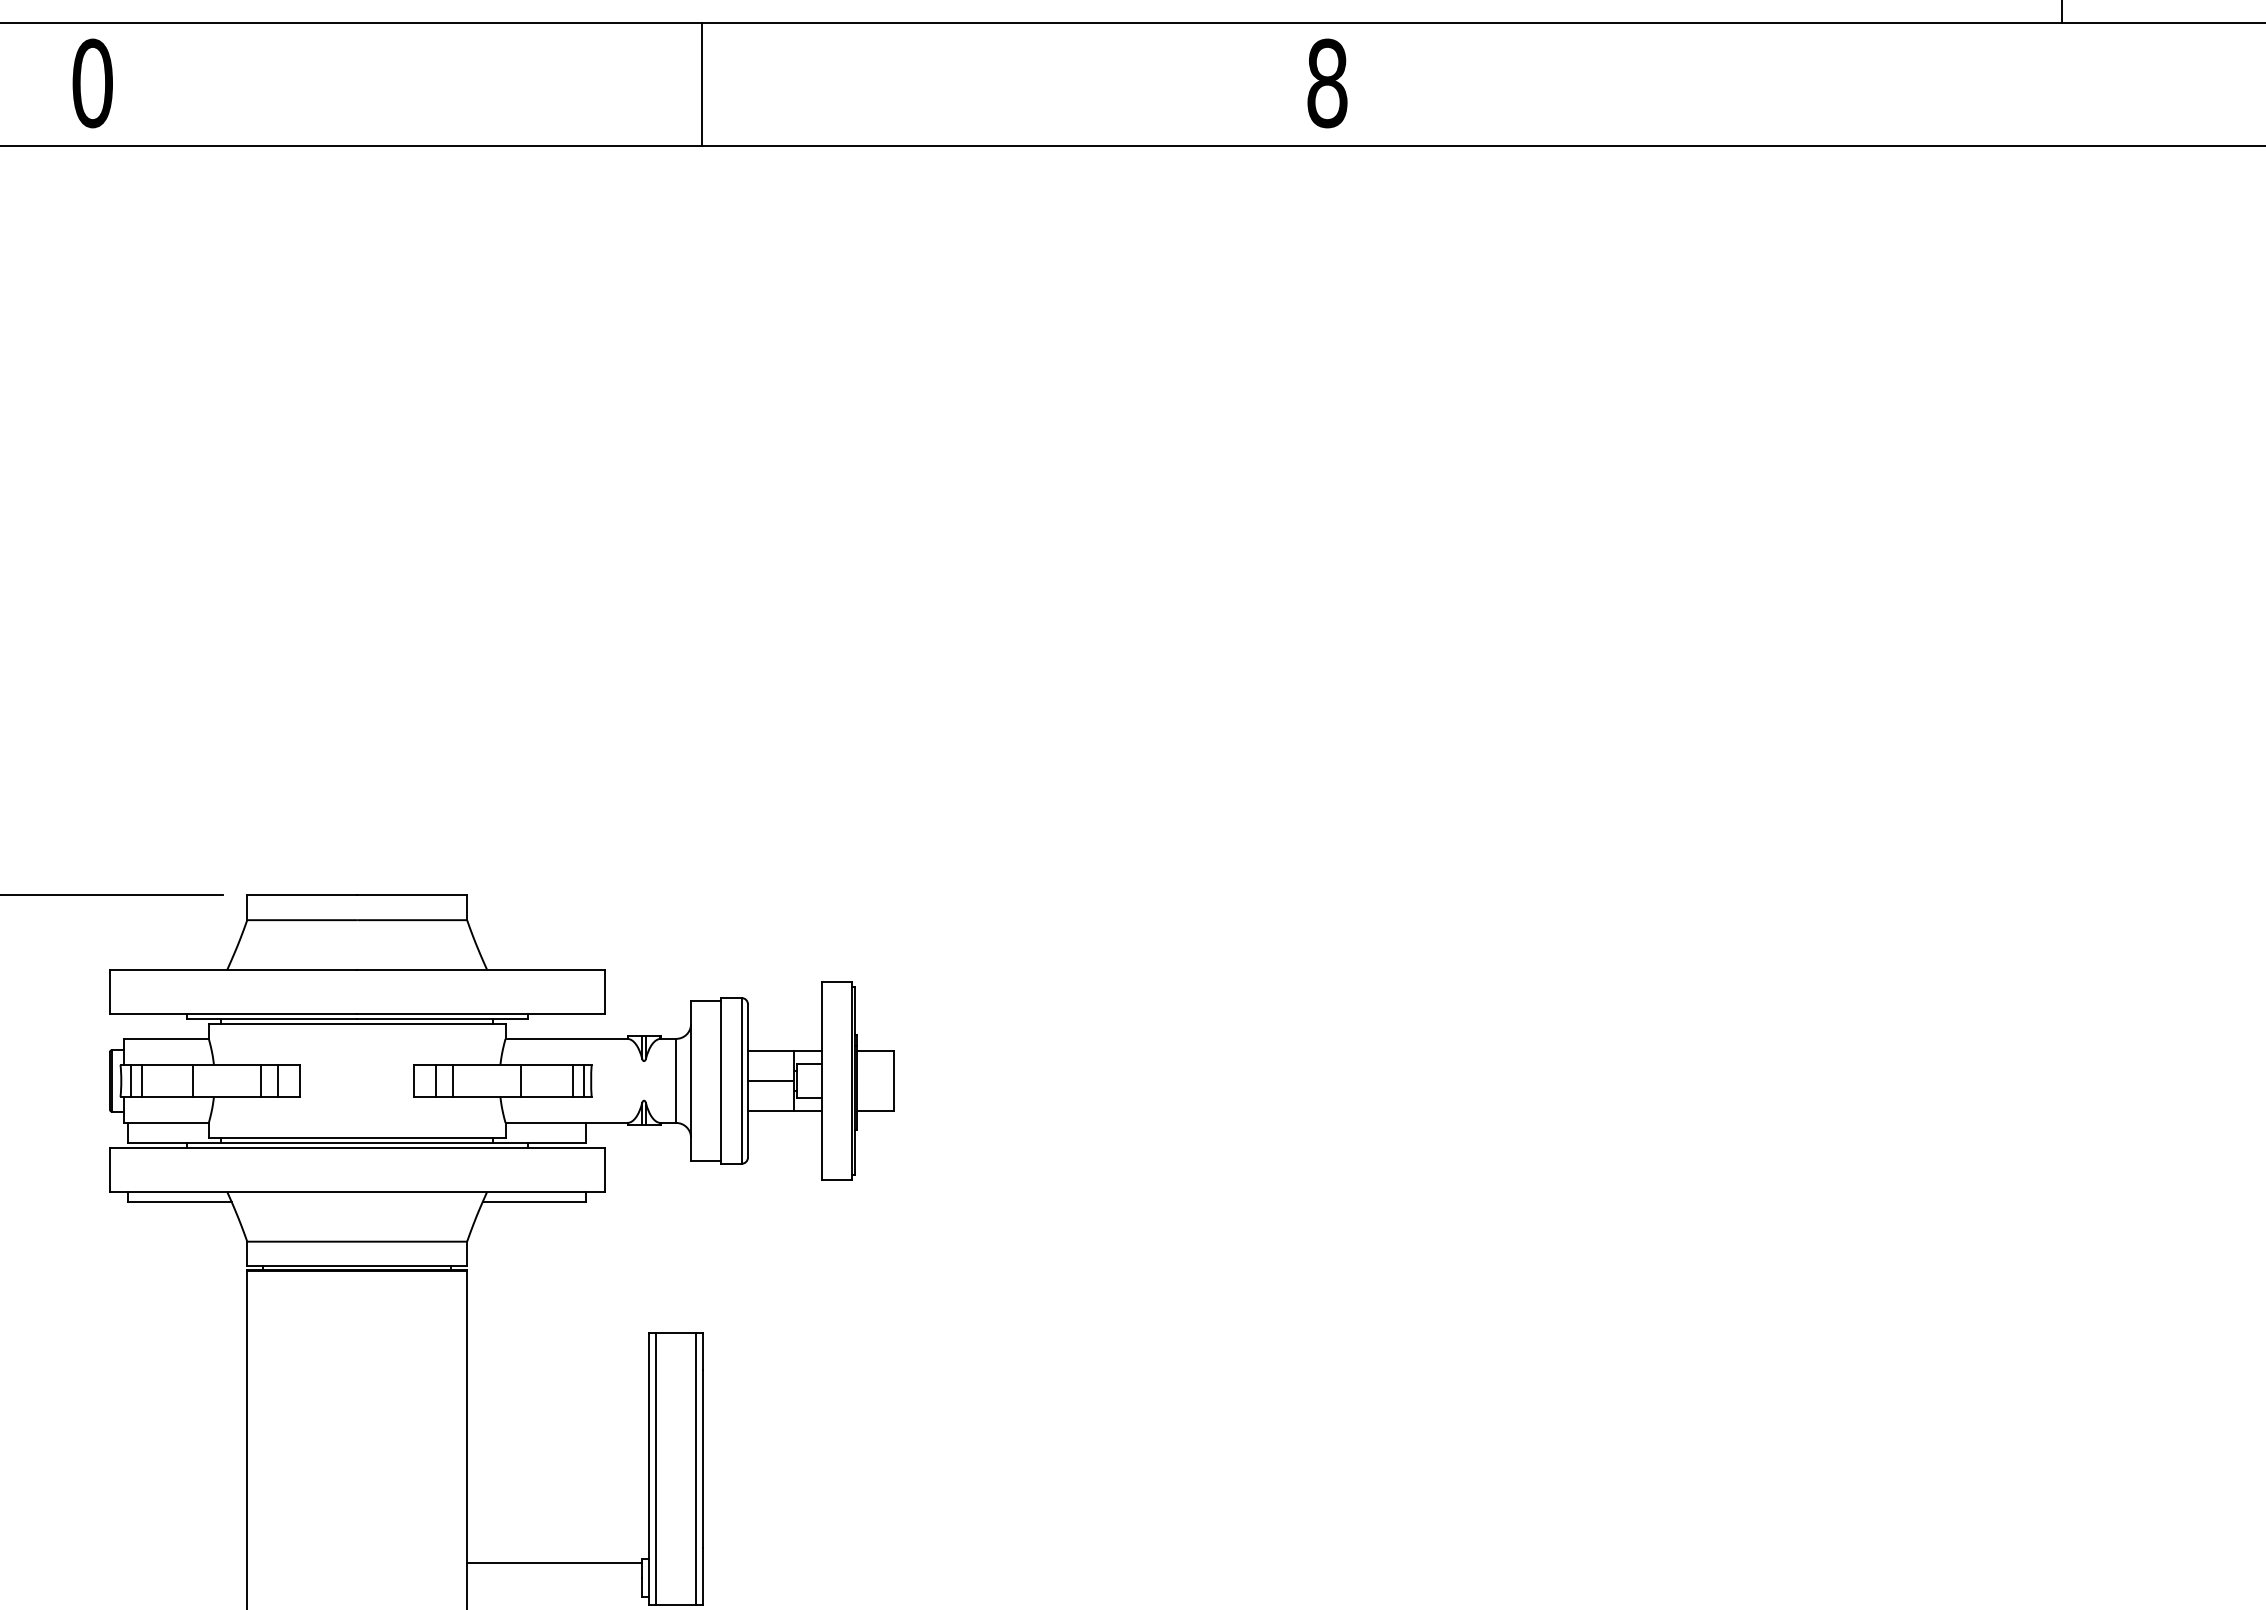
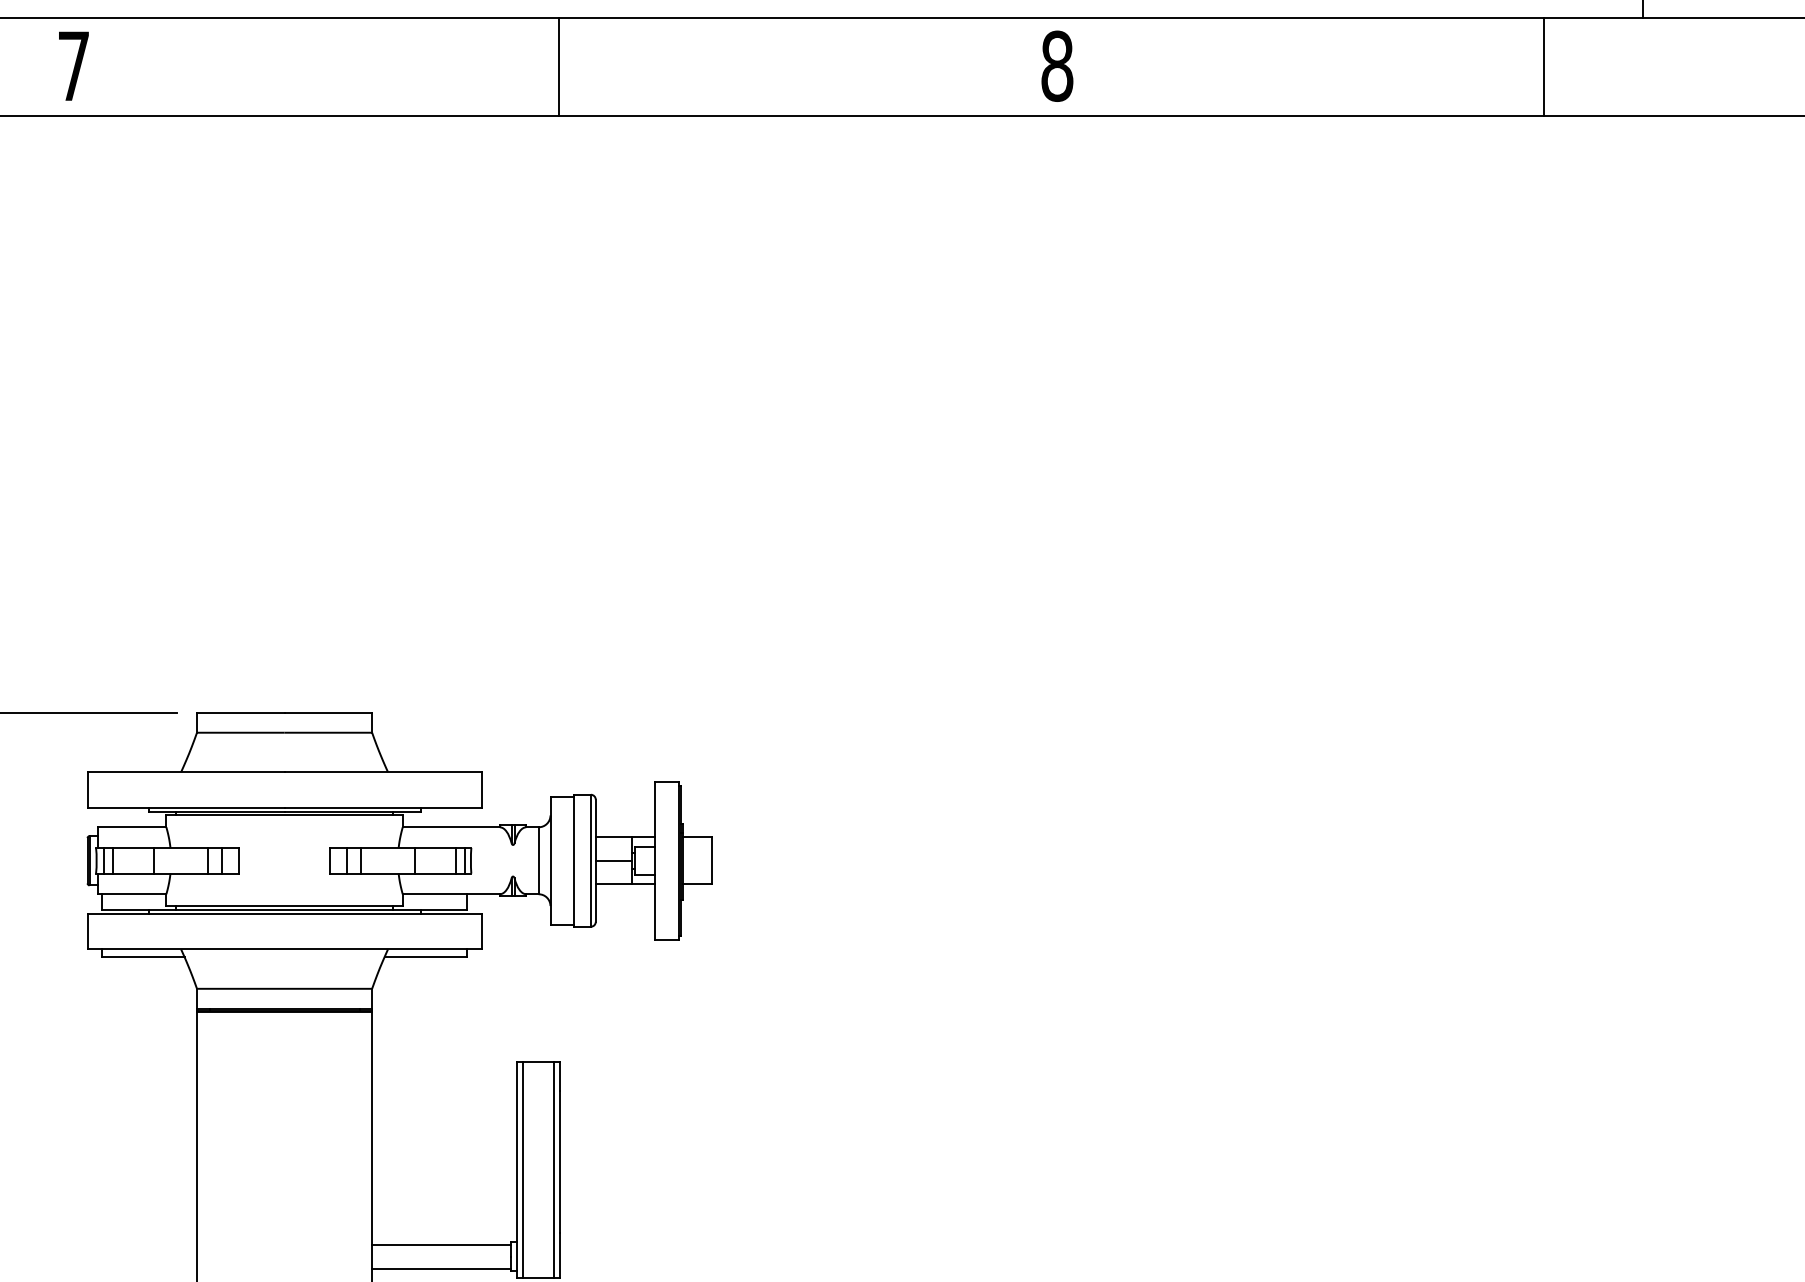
text: (92, 83) -> (73, 66), 0 -> 7
line: (1938, 84) -> (1544, 67), added
line: (554, 1592) -> (441, 1268), added

